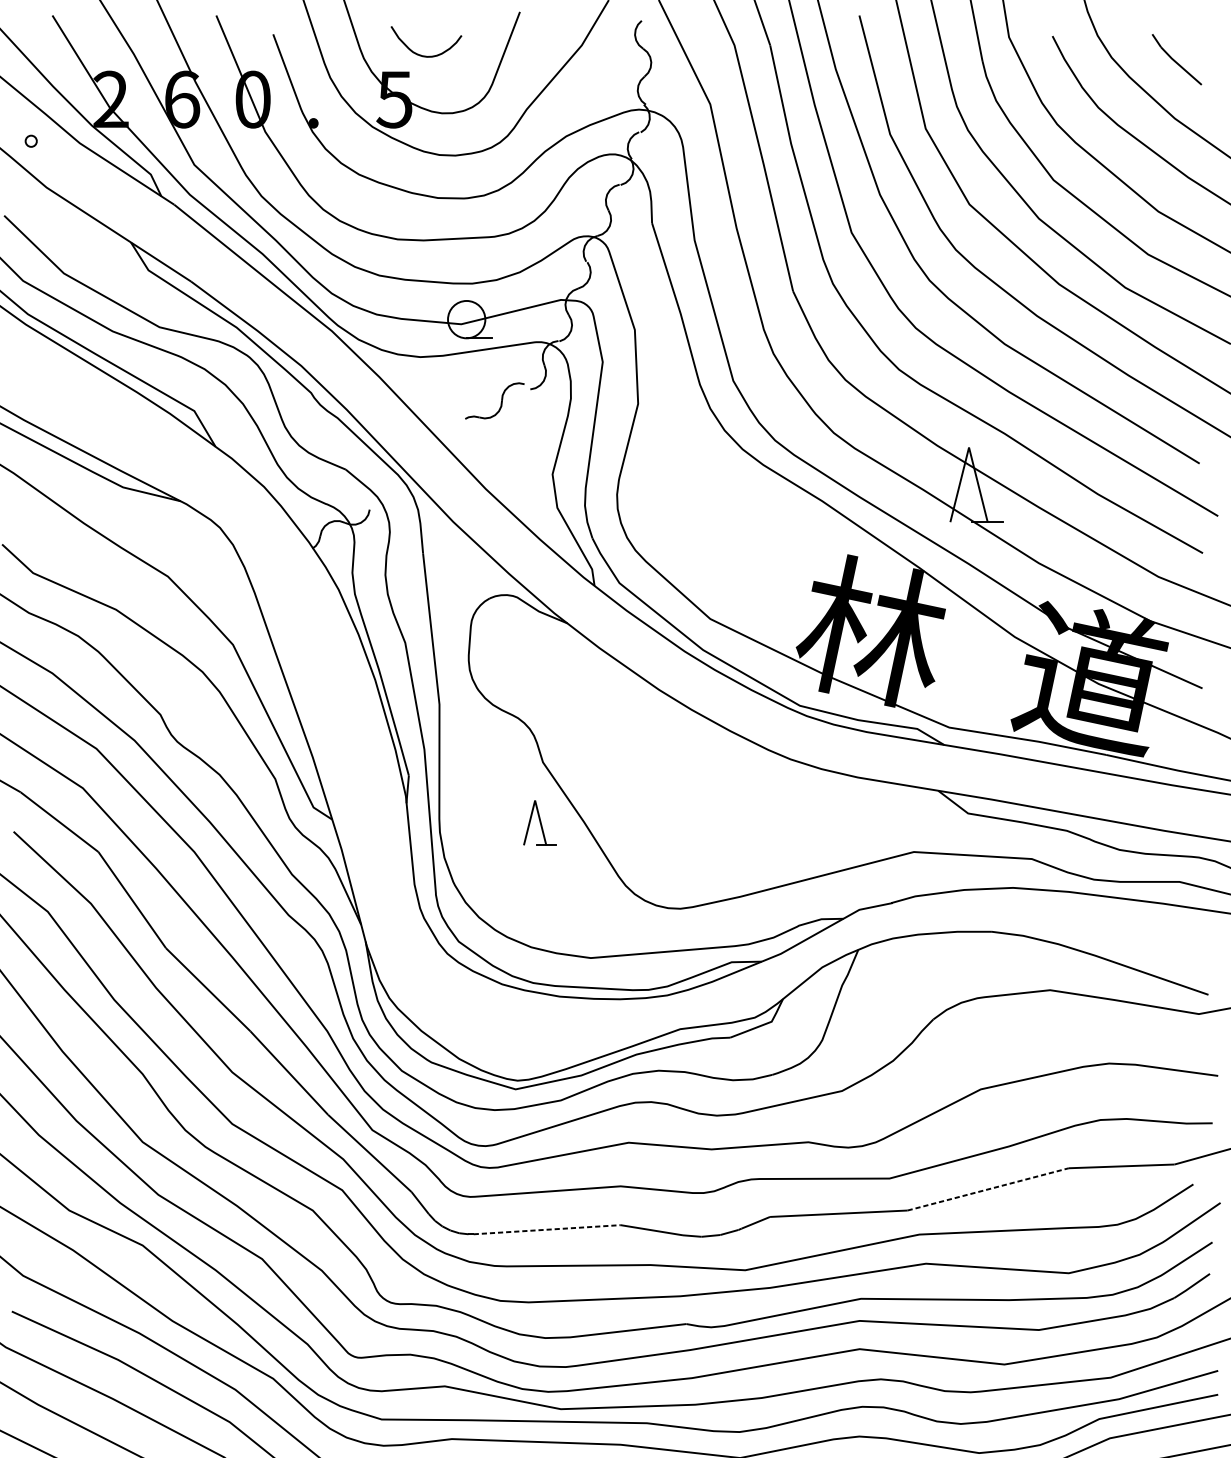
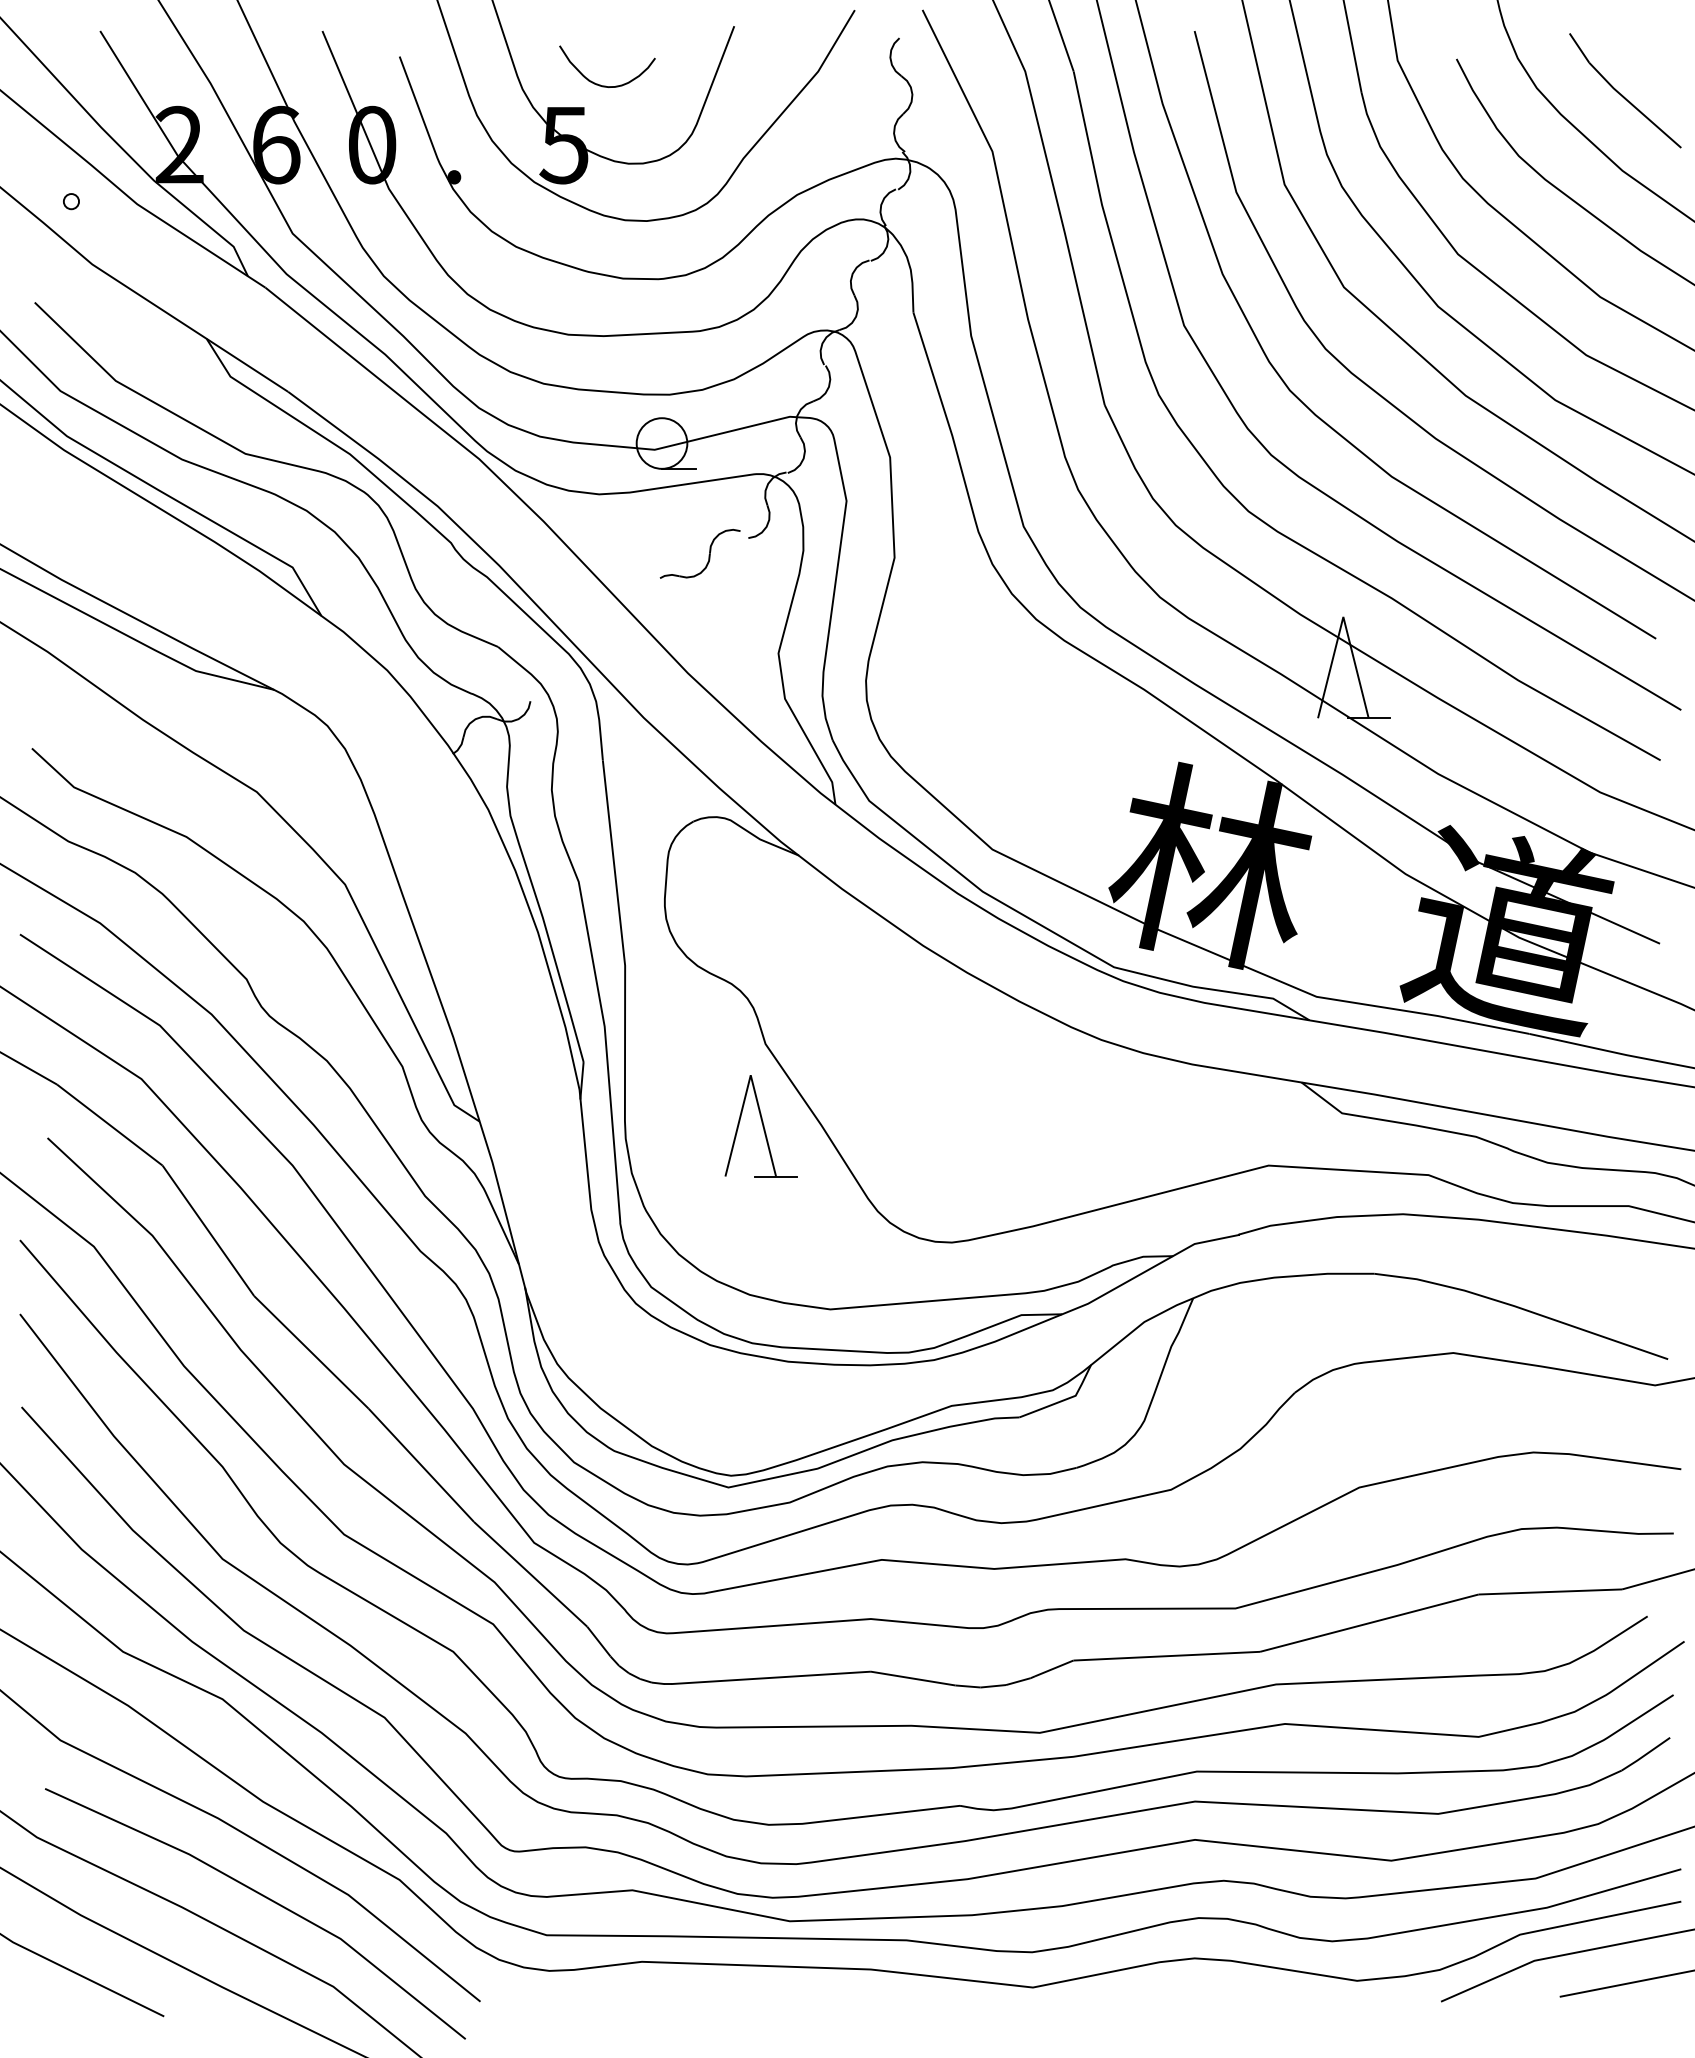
part: (1177, 59) -> (1625, 90), size x1.67
part: (539, 823) -> (760, 1126), size x1.67
line: (988, 1189) -> (1369, 1623), dashed -> solid
line: (547, 1229) -> (771, 1677), dashed -> solid

